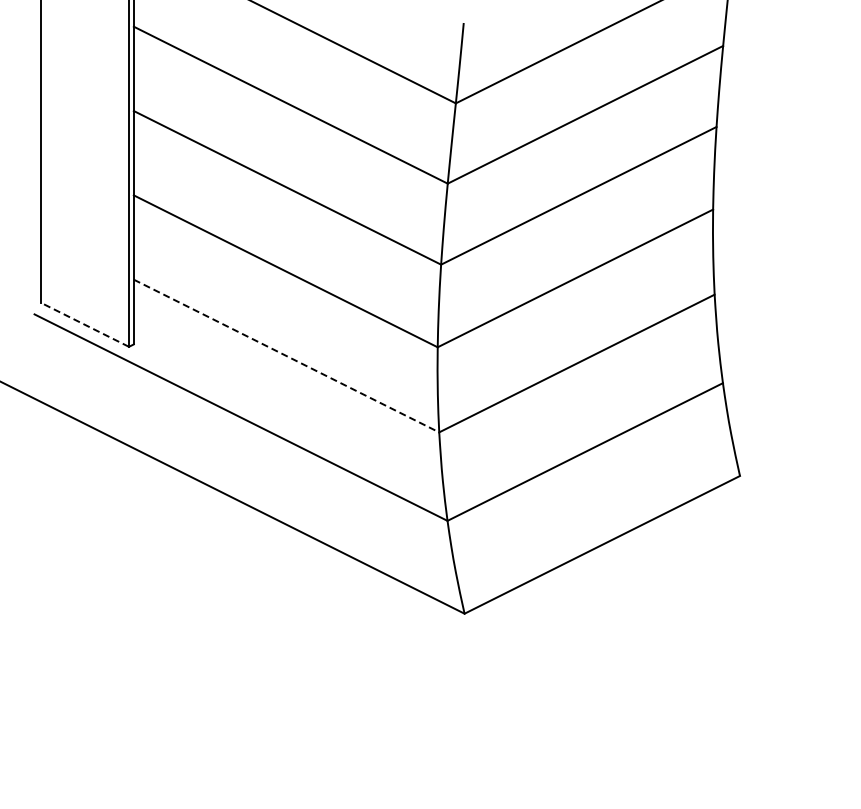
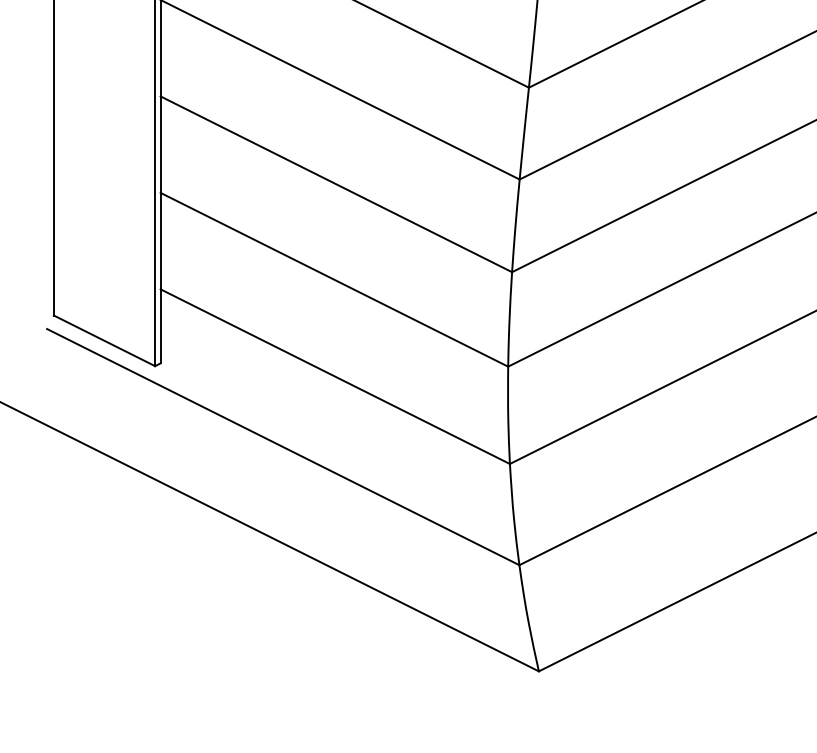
line: (84, 324) -> (104, 340), dashed -> solid
line: (286, 356) -> (335, 377), dashed -> solid

